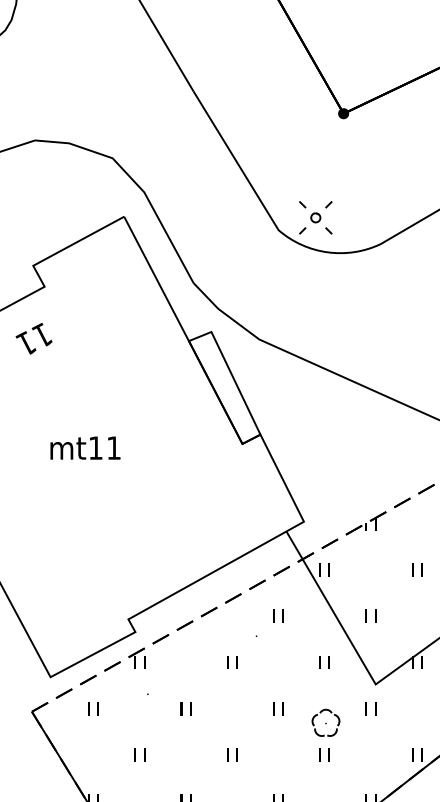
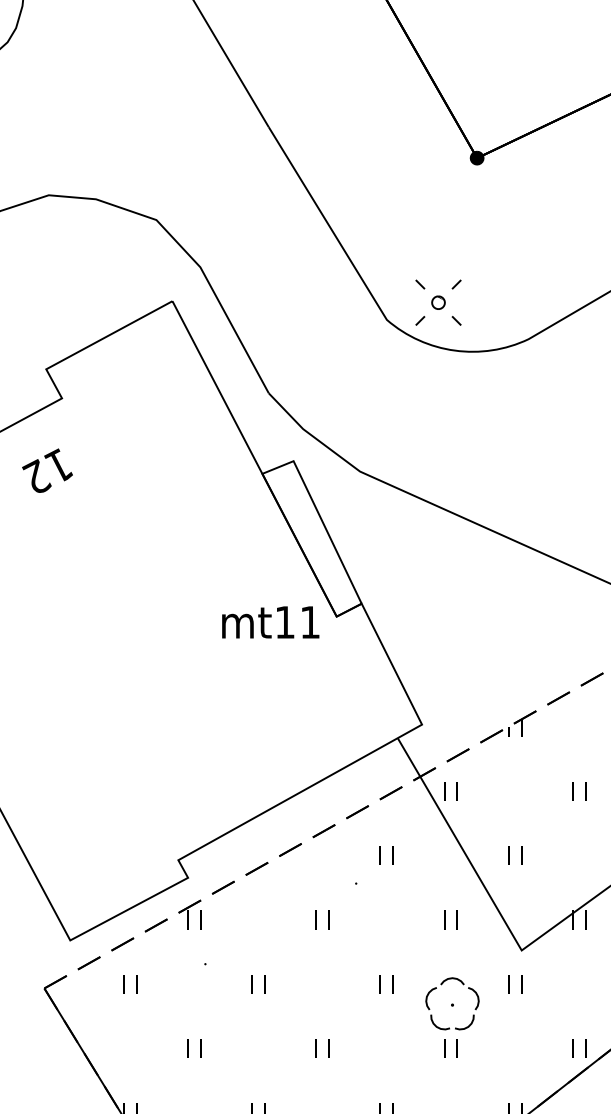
text: (26, 342) -> (36, 475), 11 -> 12
text: (85, 448) -> (270, 622), moved
part: (325, 722) -> (452, 1003), size x1.4

